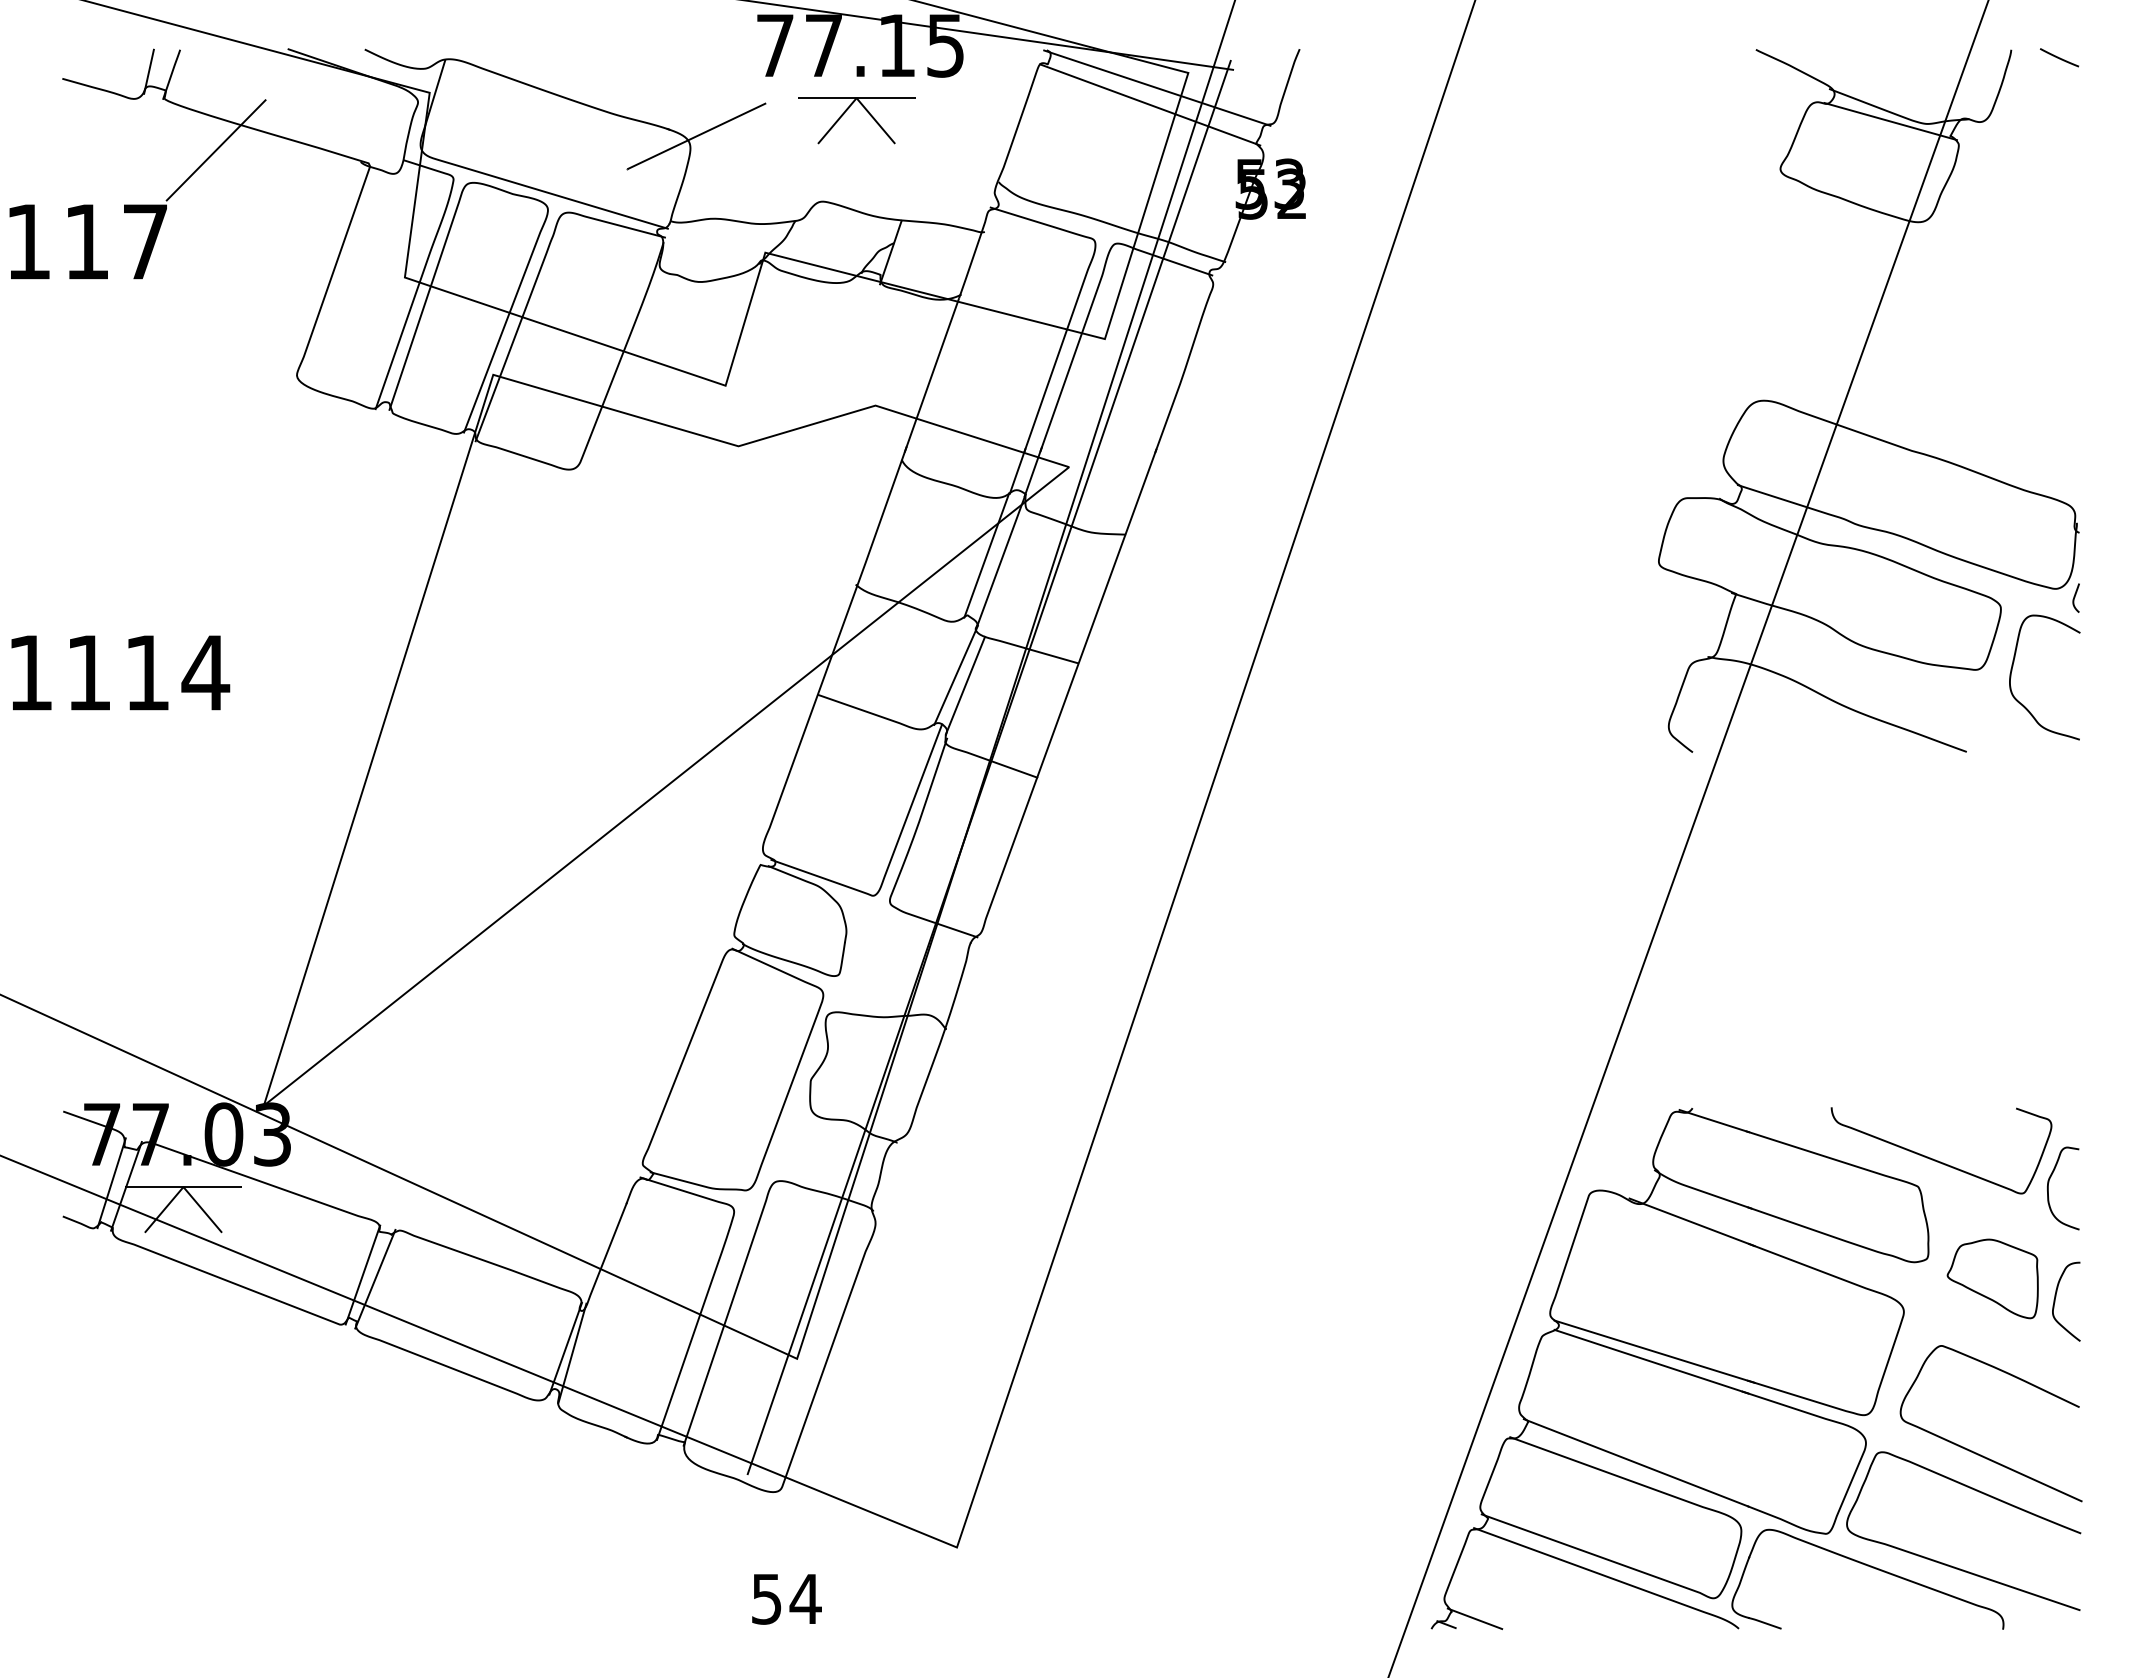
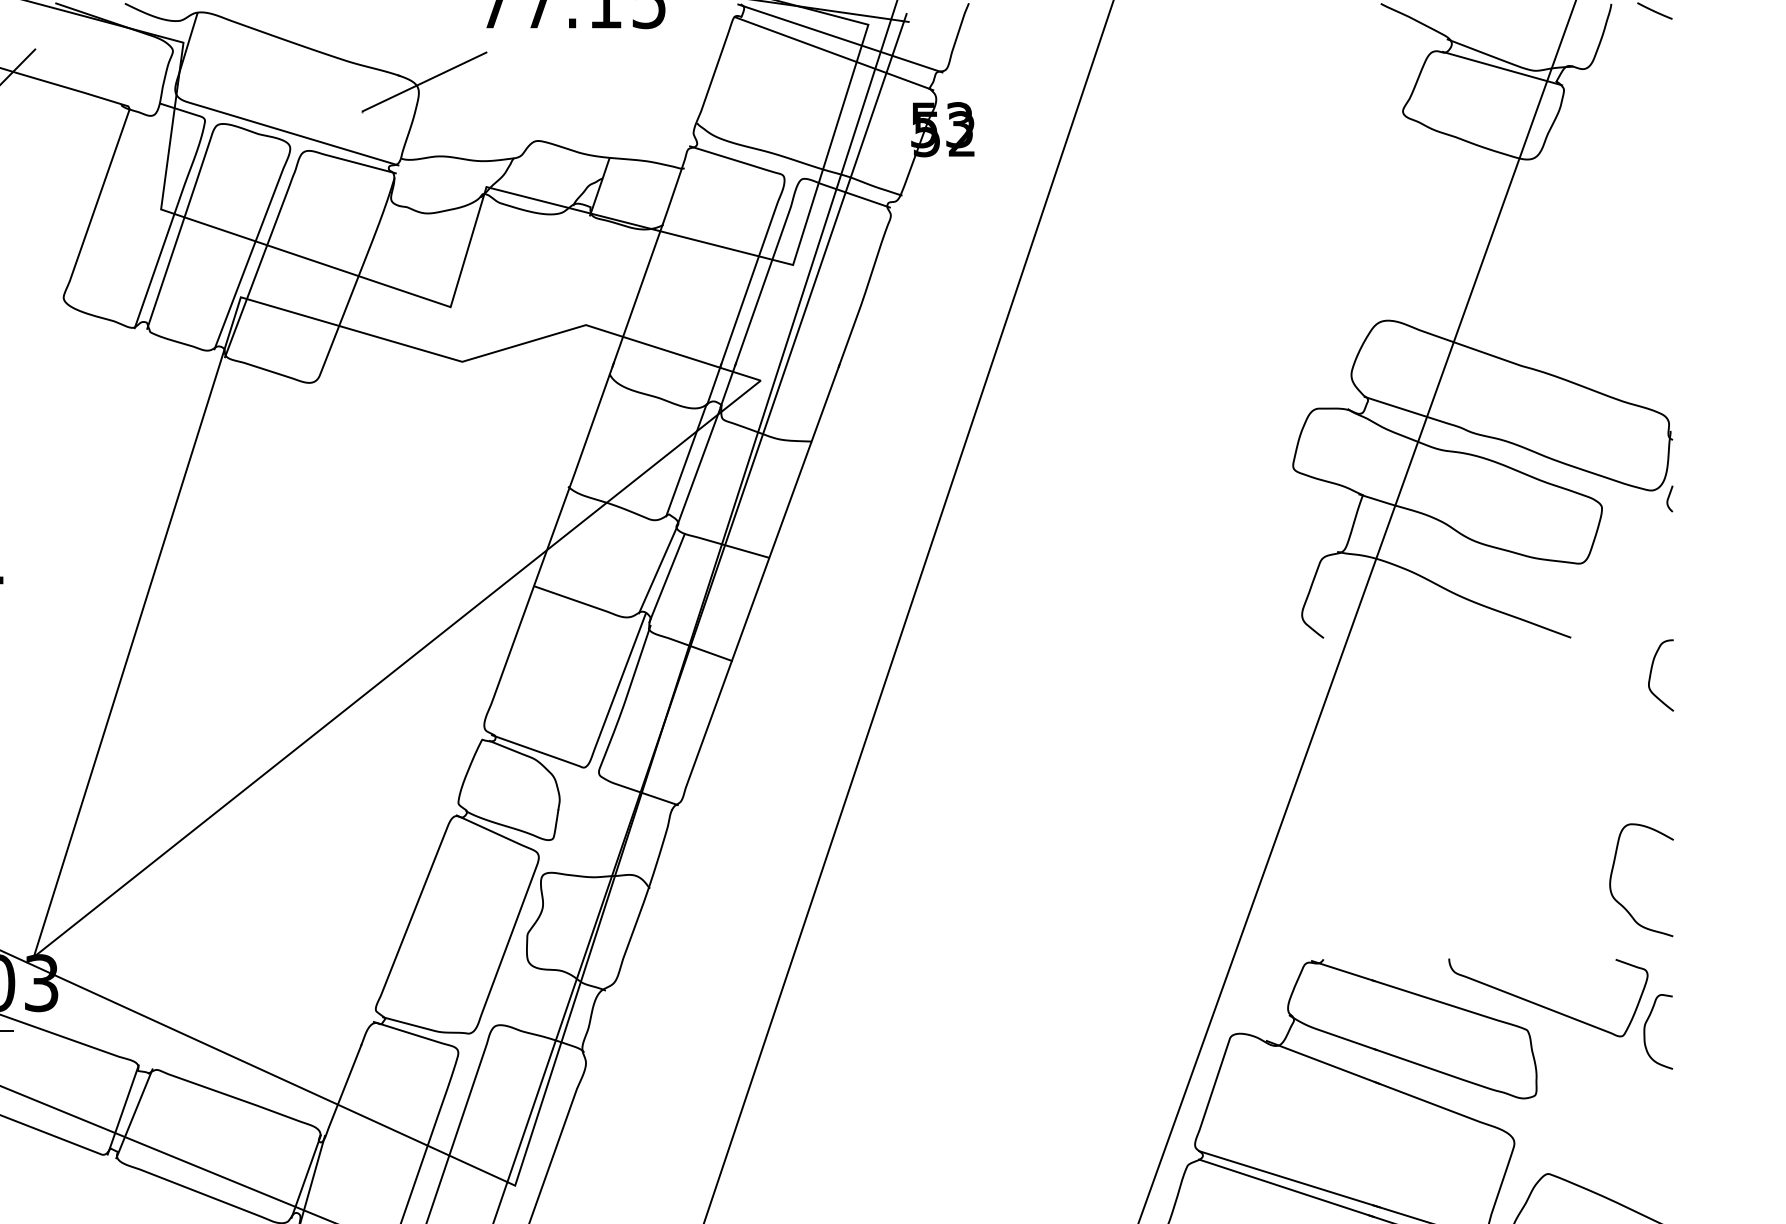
part: (844, 114) -> (557, 62), removed
curve: (2012, 671) -> (1612, 874), moved
part: (1992, 1278) -> (1594, 1113), removed
curve: (2056, 1297) -> (1652, 671), moved

